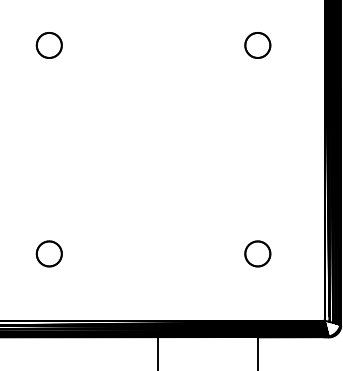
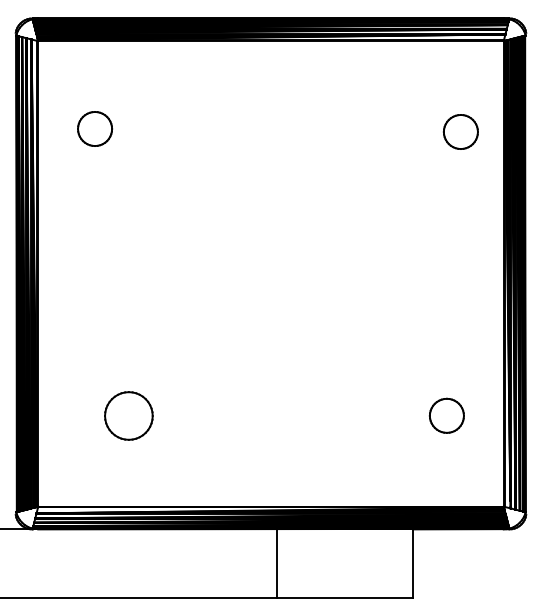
part: (49, 45) -> (95, 128), moved
part: (257, 45) -> (460, 131), moved
part: (49, 253) -> (129, 415), size x1.4
part: (257, 253) -> (446, 415), moved

